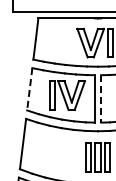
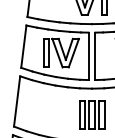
line: (29, 89) -> (23, 46), dashed -> solid
line: (101, 98) -> (95, 55), dashed -> solid

